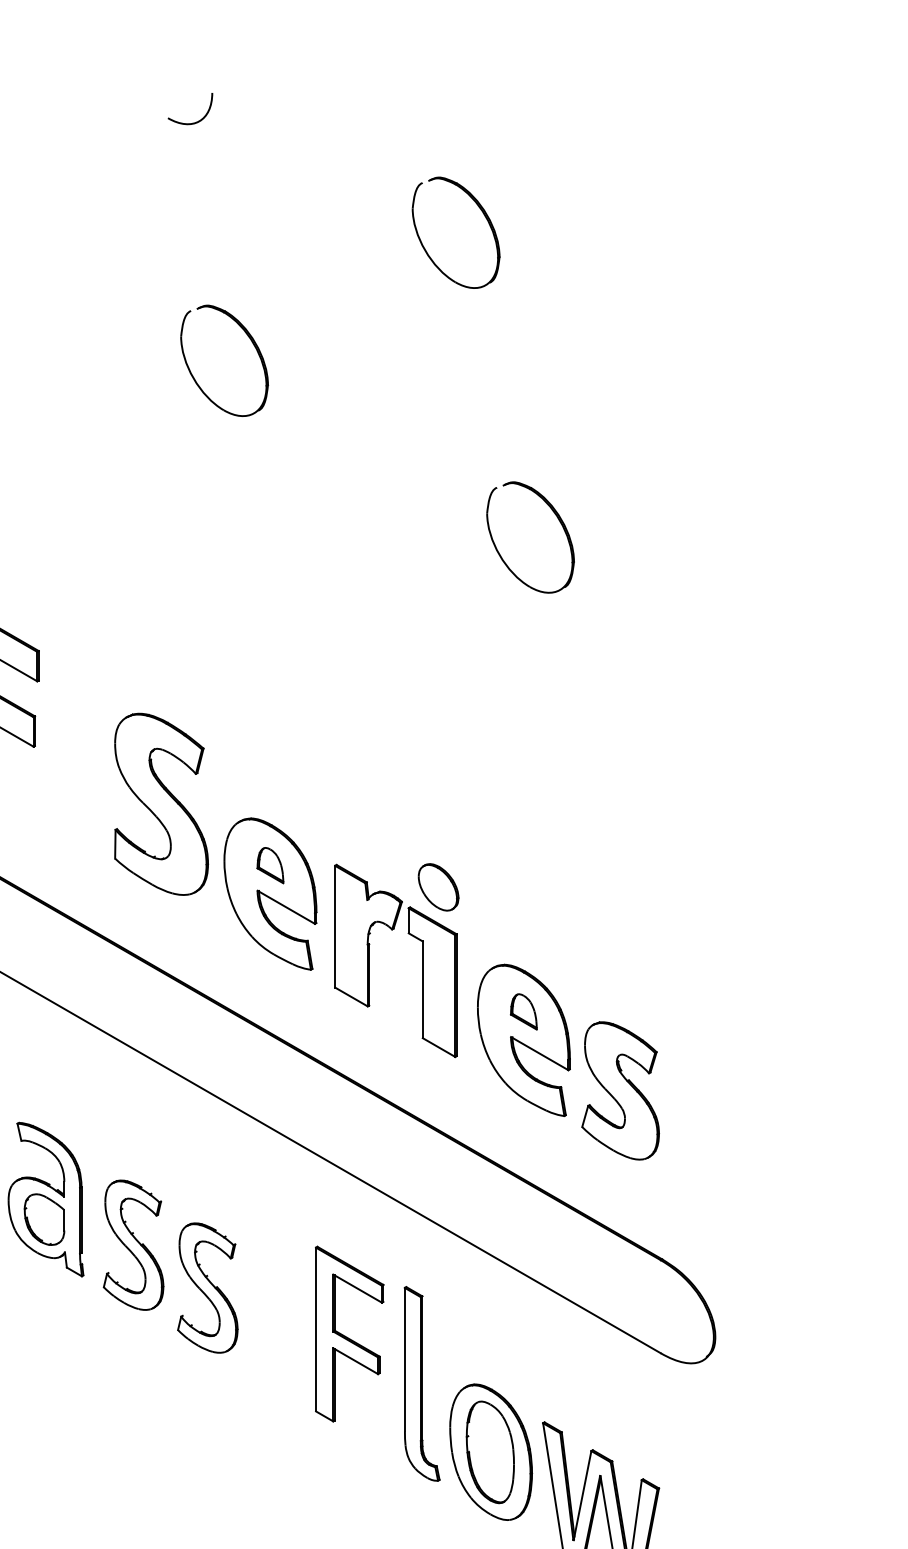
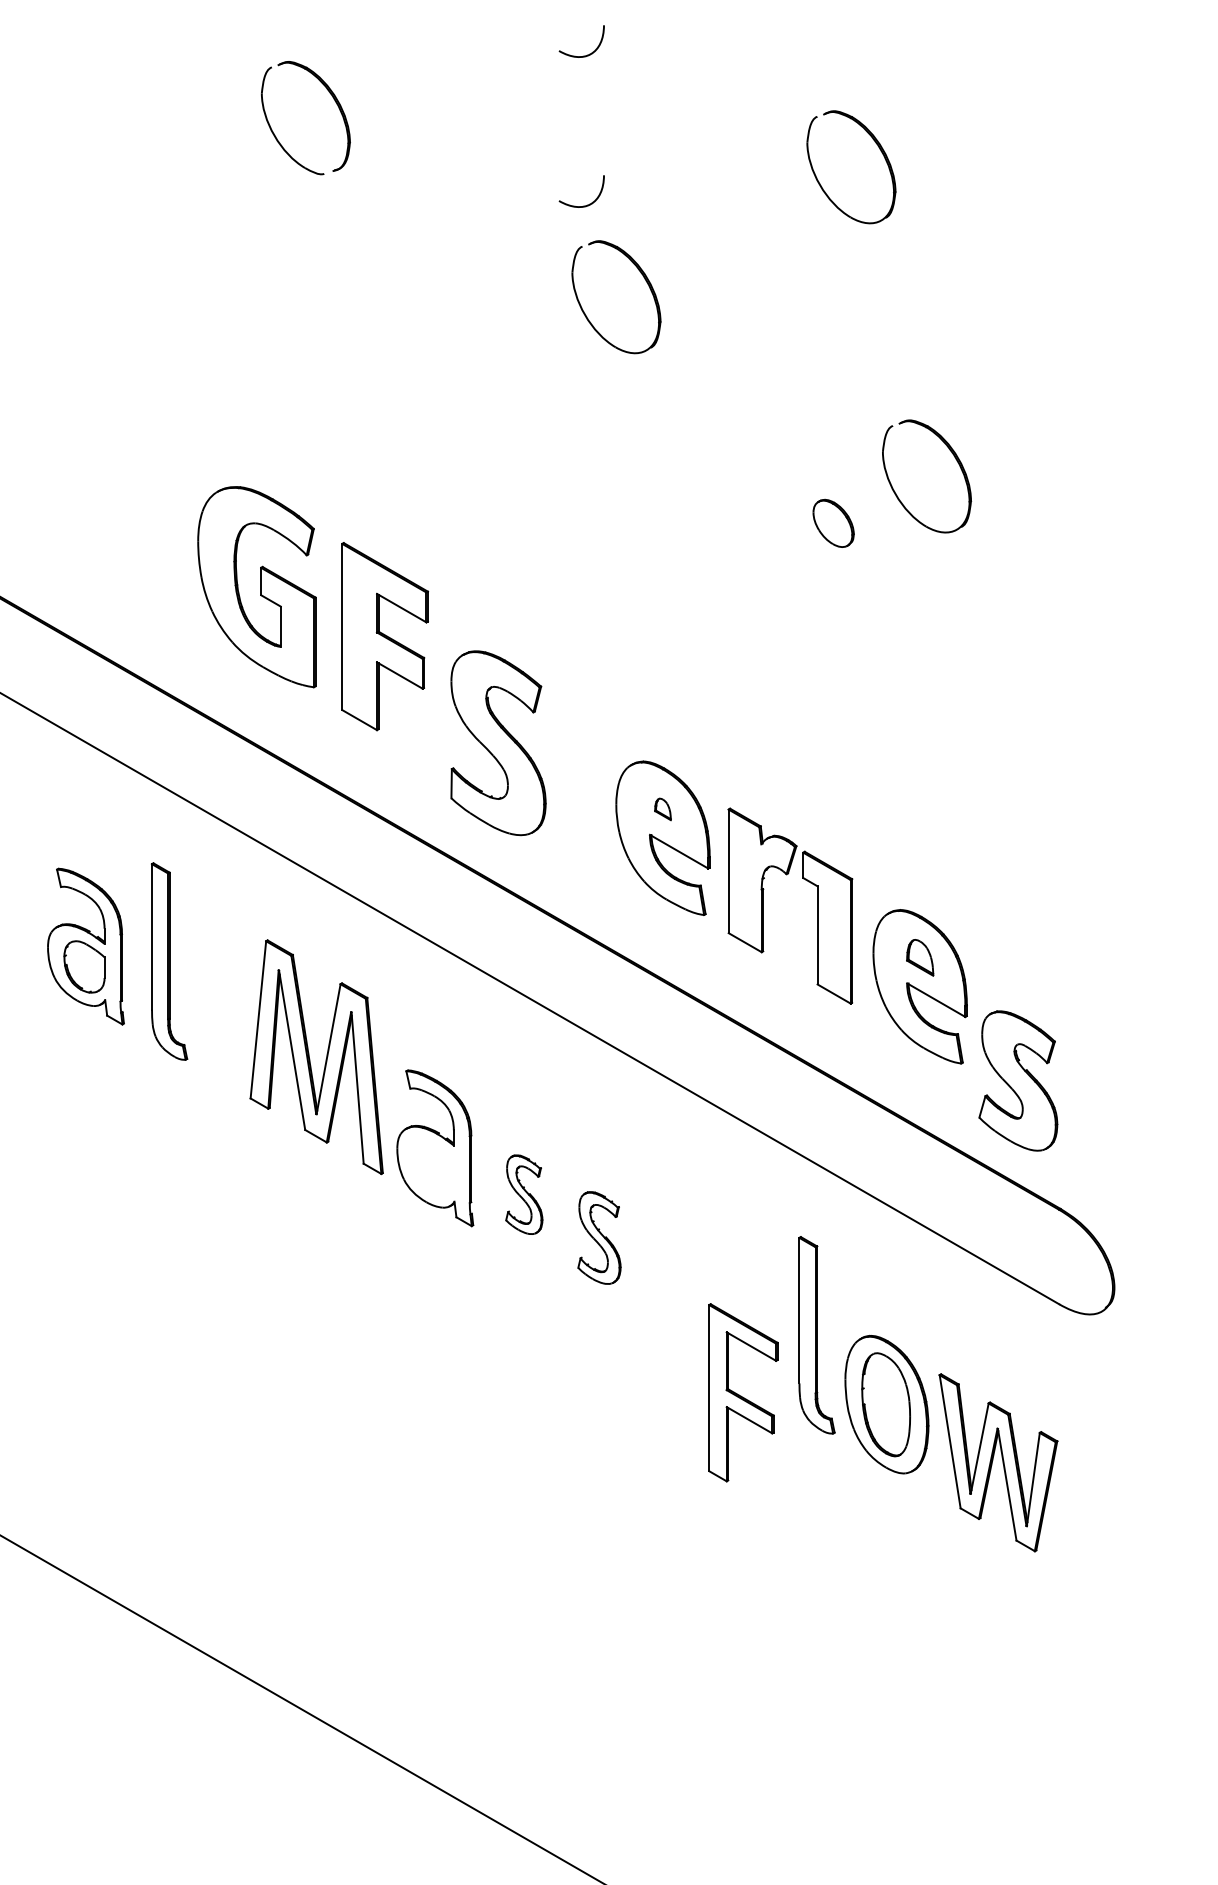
curve: (192, 270) -> (583, 205), added
part: (161, 804) -> (498, 743), moved
part: (269, 865) -> (662, 809), size x0.6
part: (438, 886) -> (833, 522), moved
part: (620, 1090) -> (1018, 1080), moved
part: (44, 1219) -> (433, 1168), removed
part: (133, 1245) -> (524, 1194), size x0.6
part: (207, 1287) -> (599, 1237), size x0.7
part: (349, 1333) -> (743, 1392), moved

